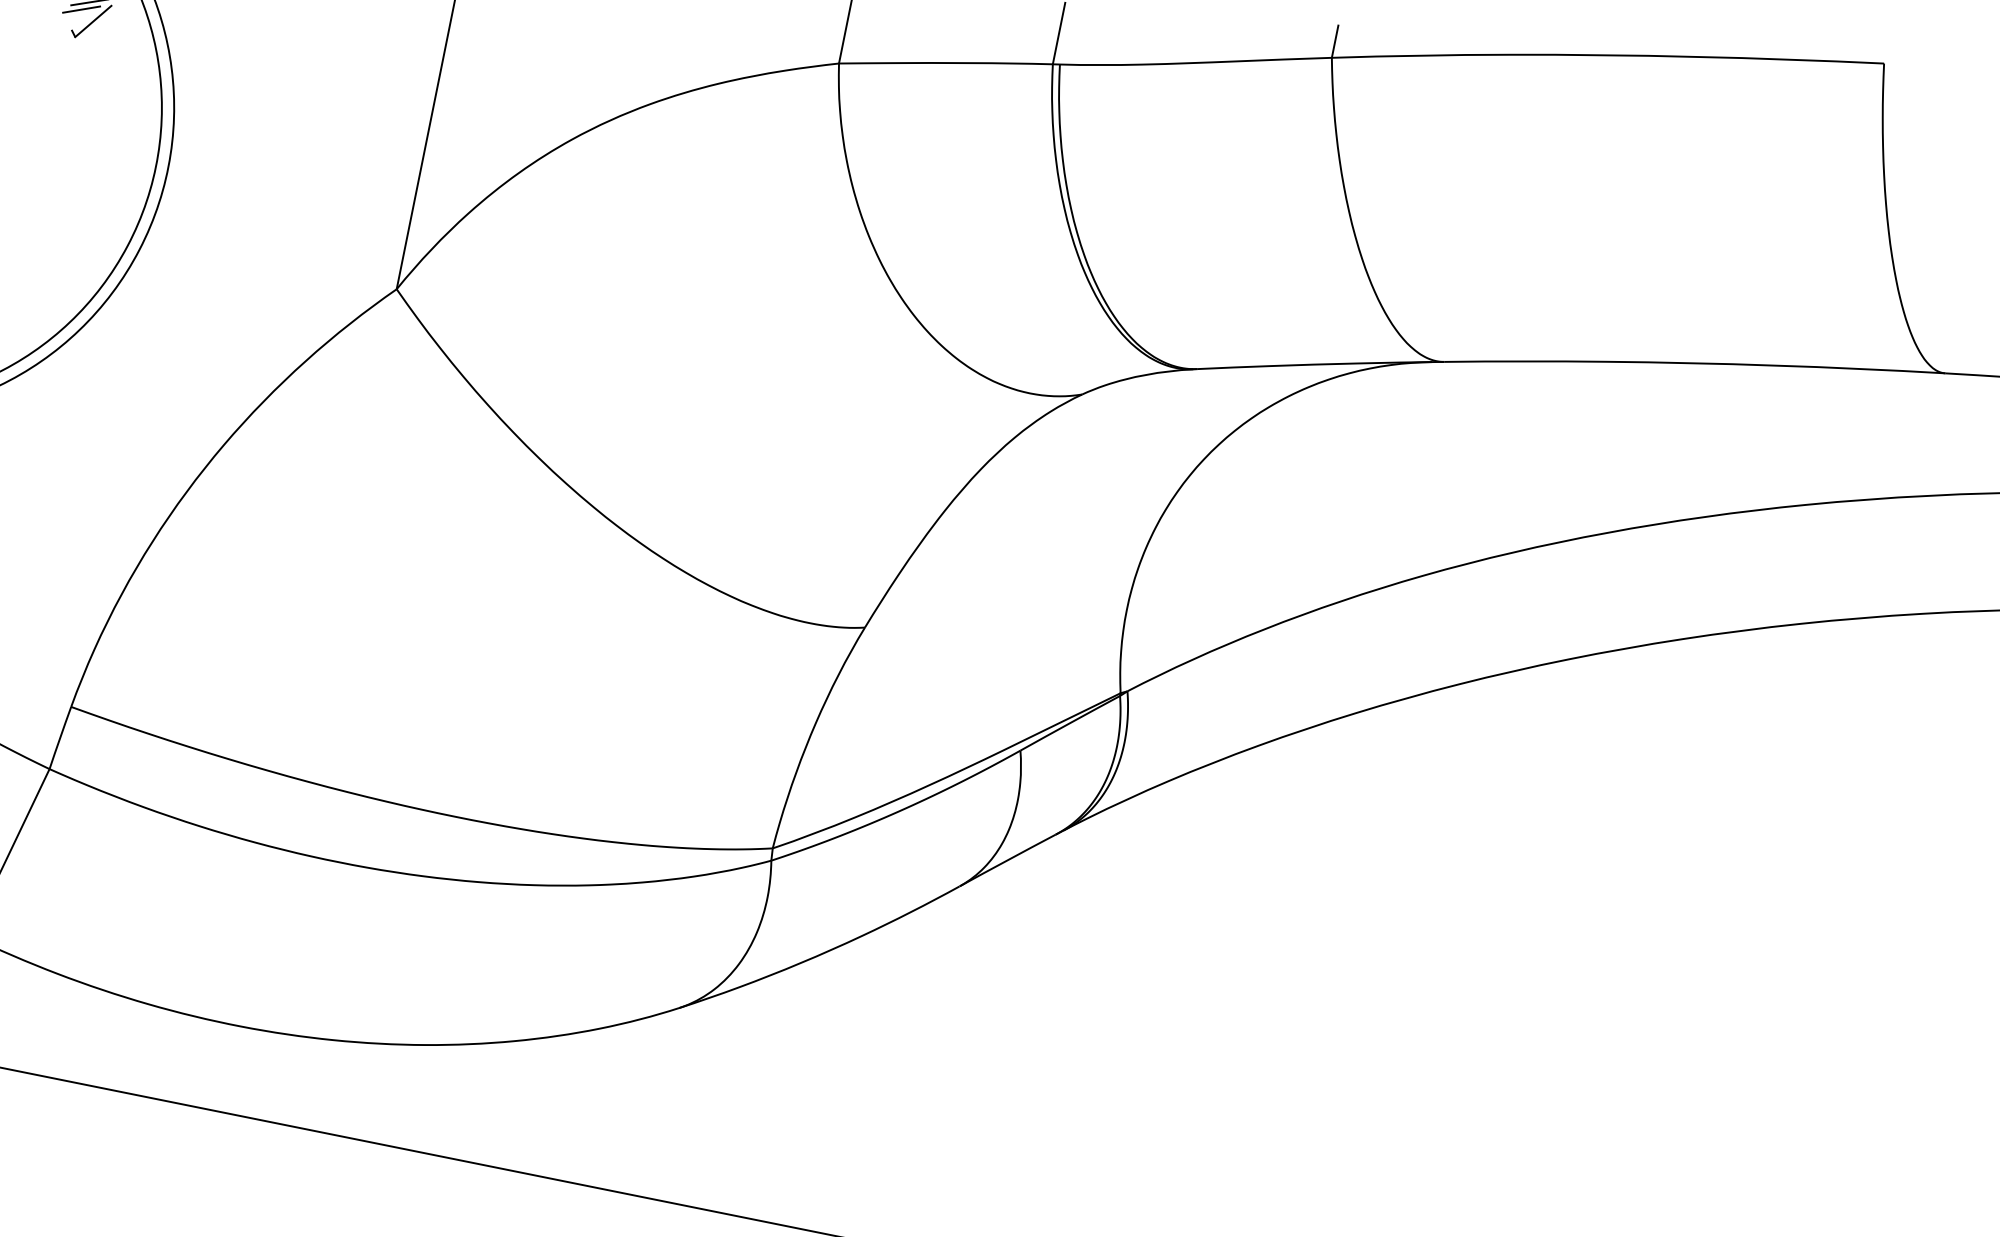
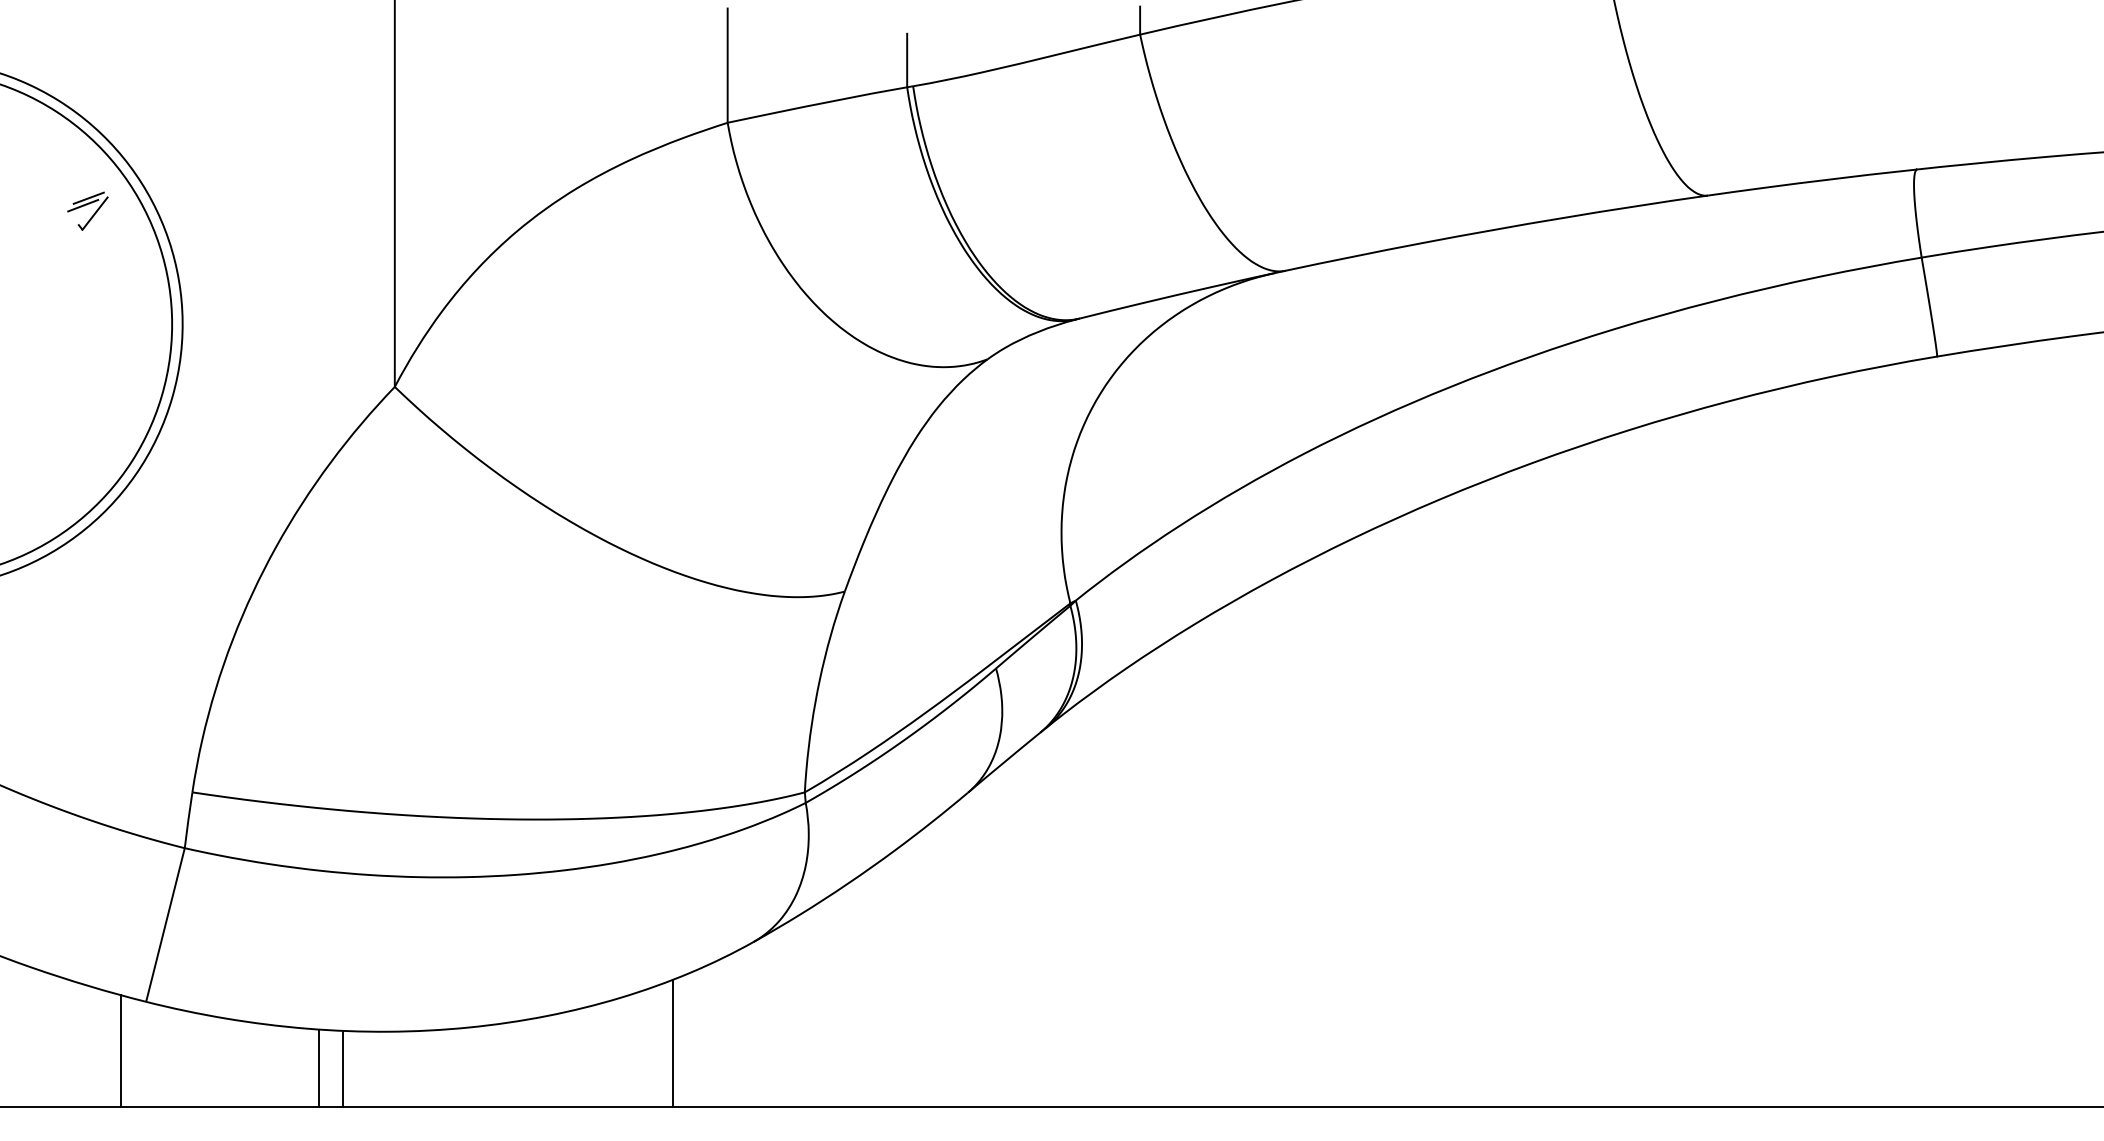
line: (152, 1051) -> (318, 1067), added
line: (179, 1057) -> (342, 1068), added
line: (563, 1104) -> (672, 1042), added

